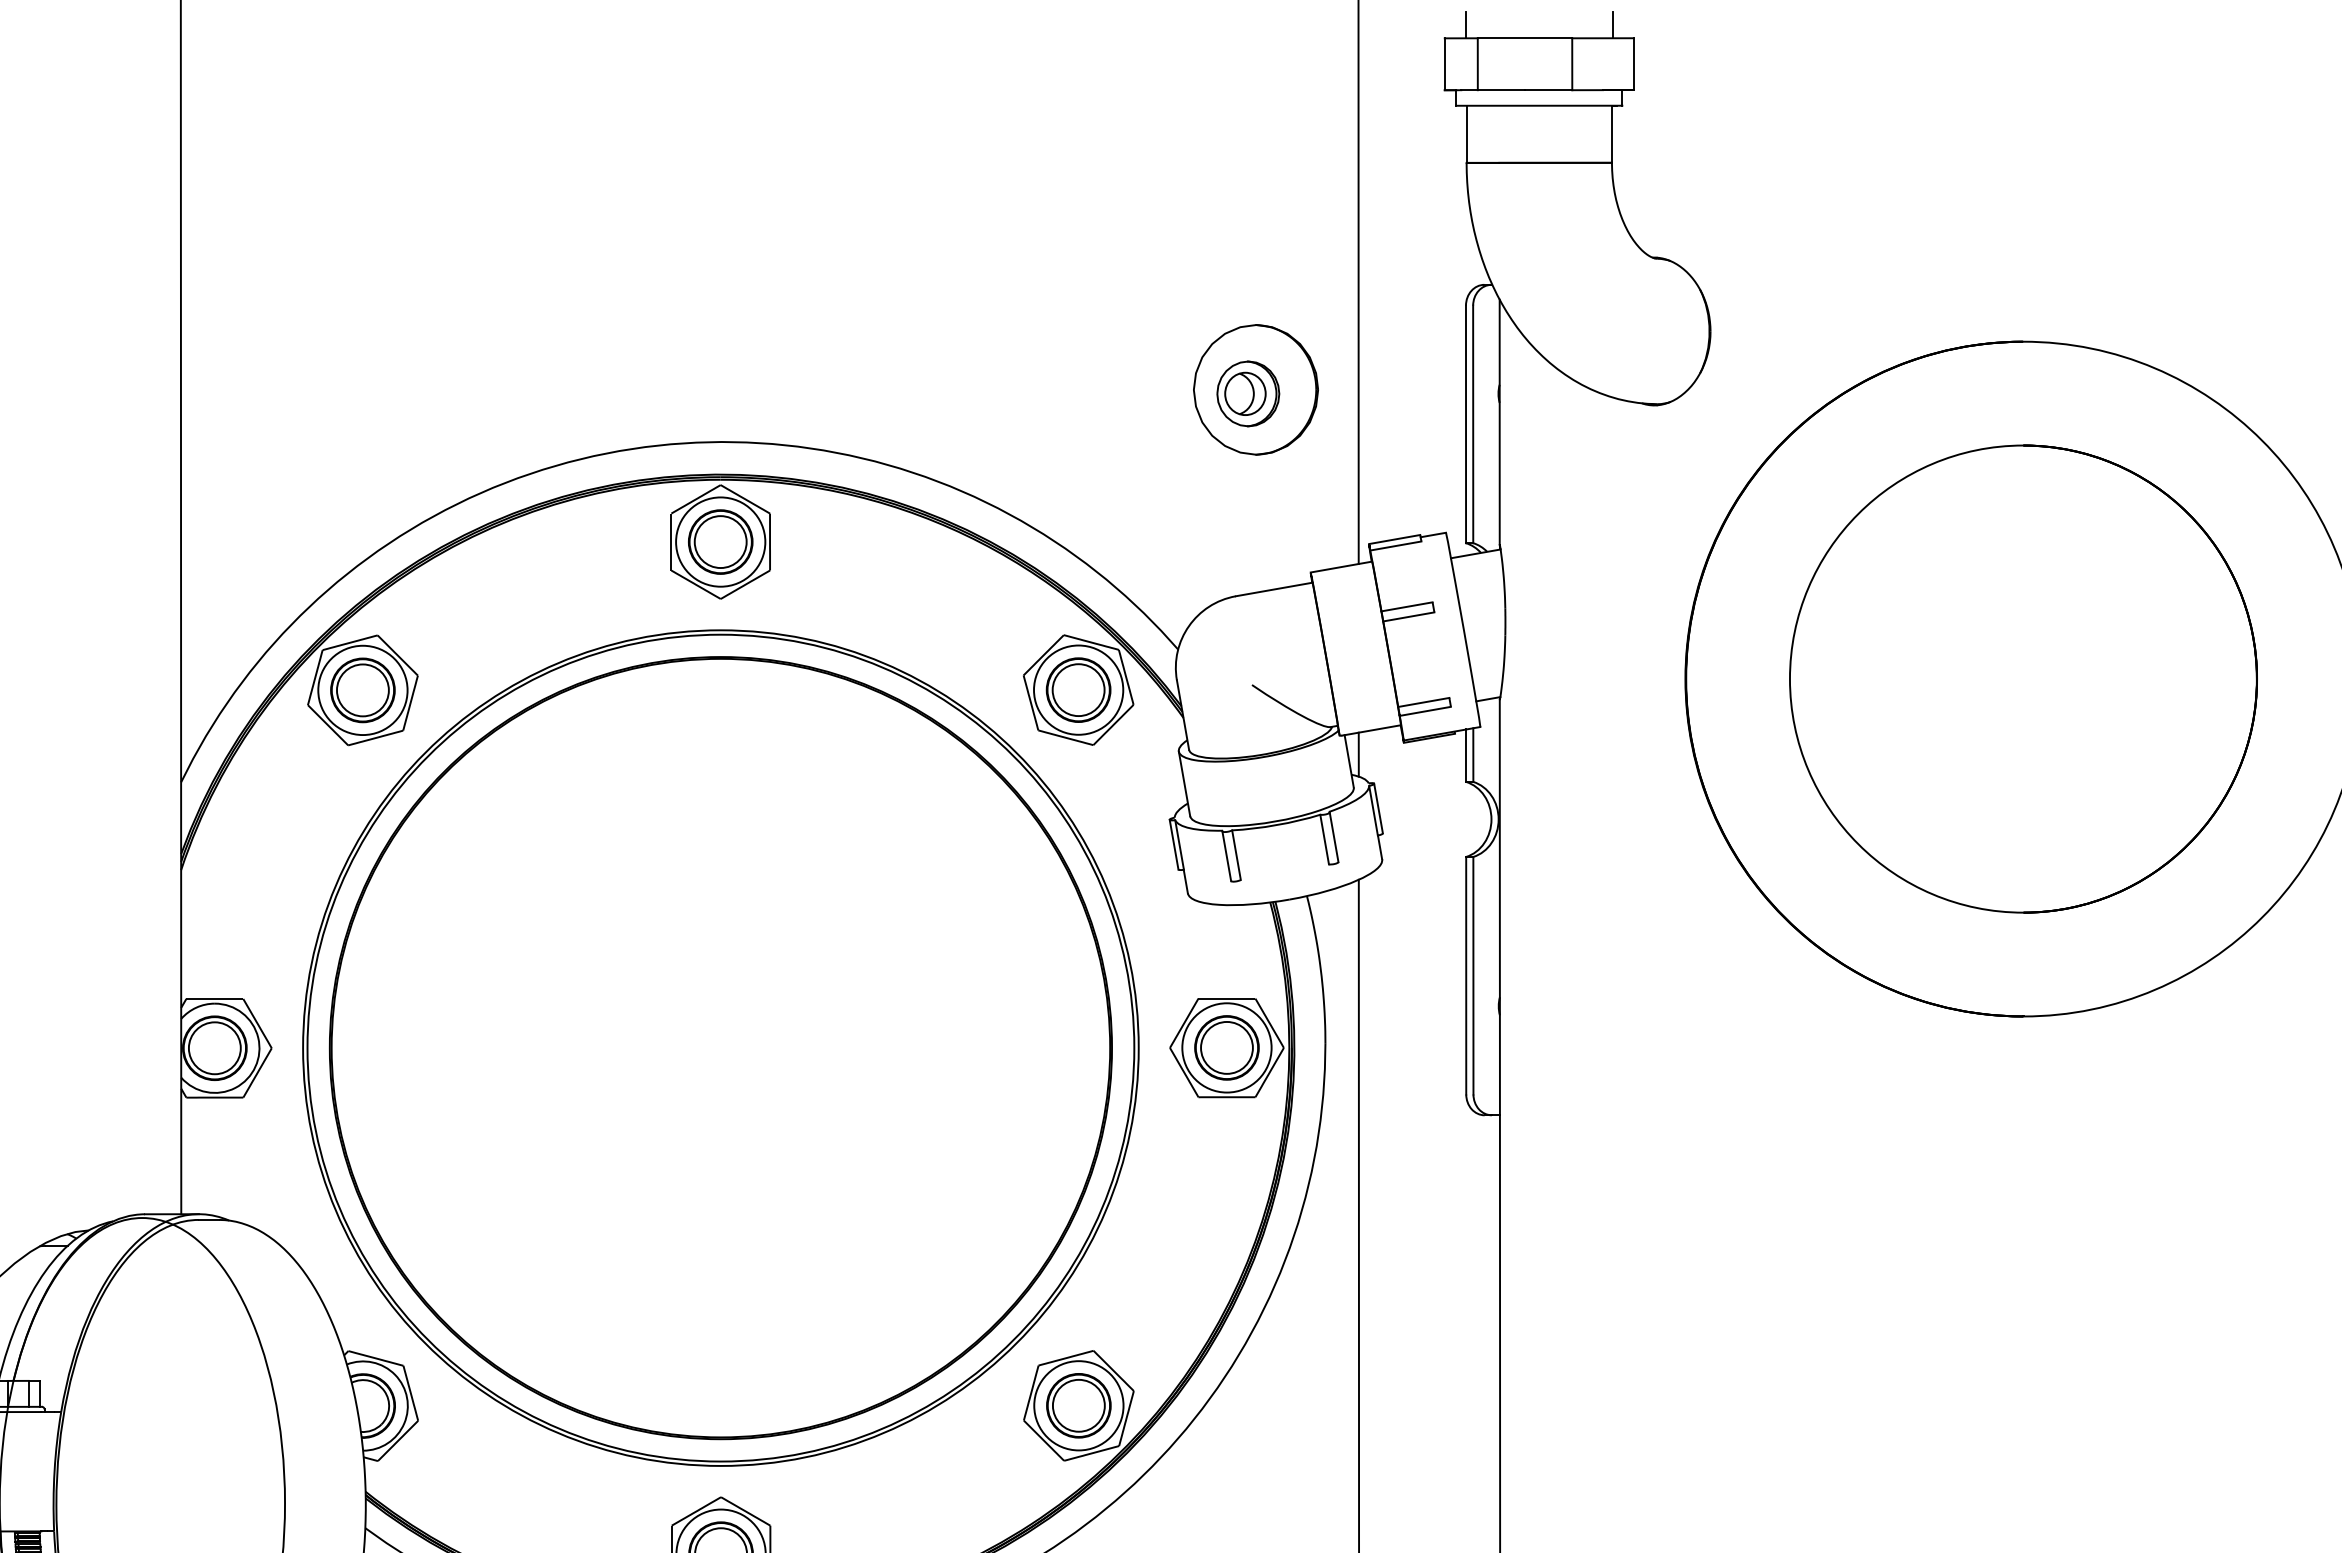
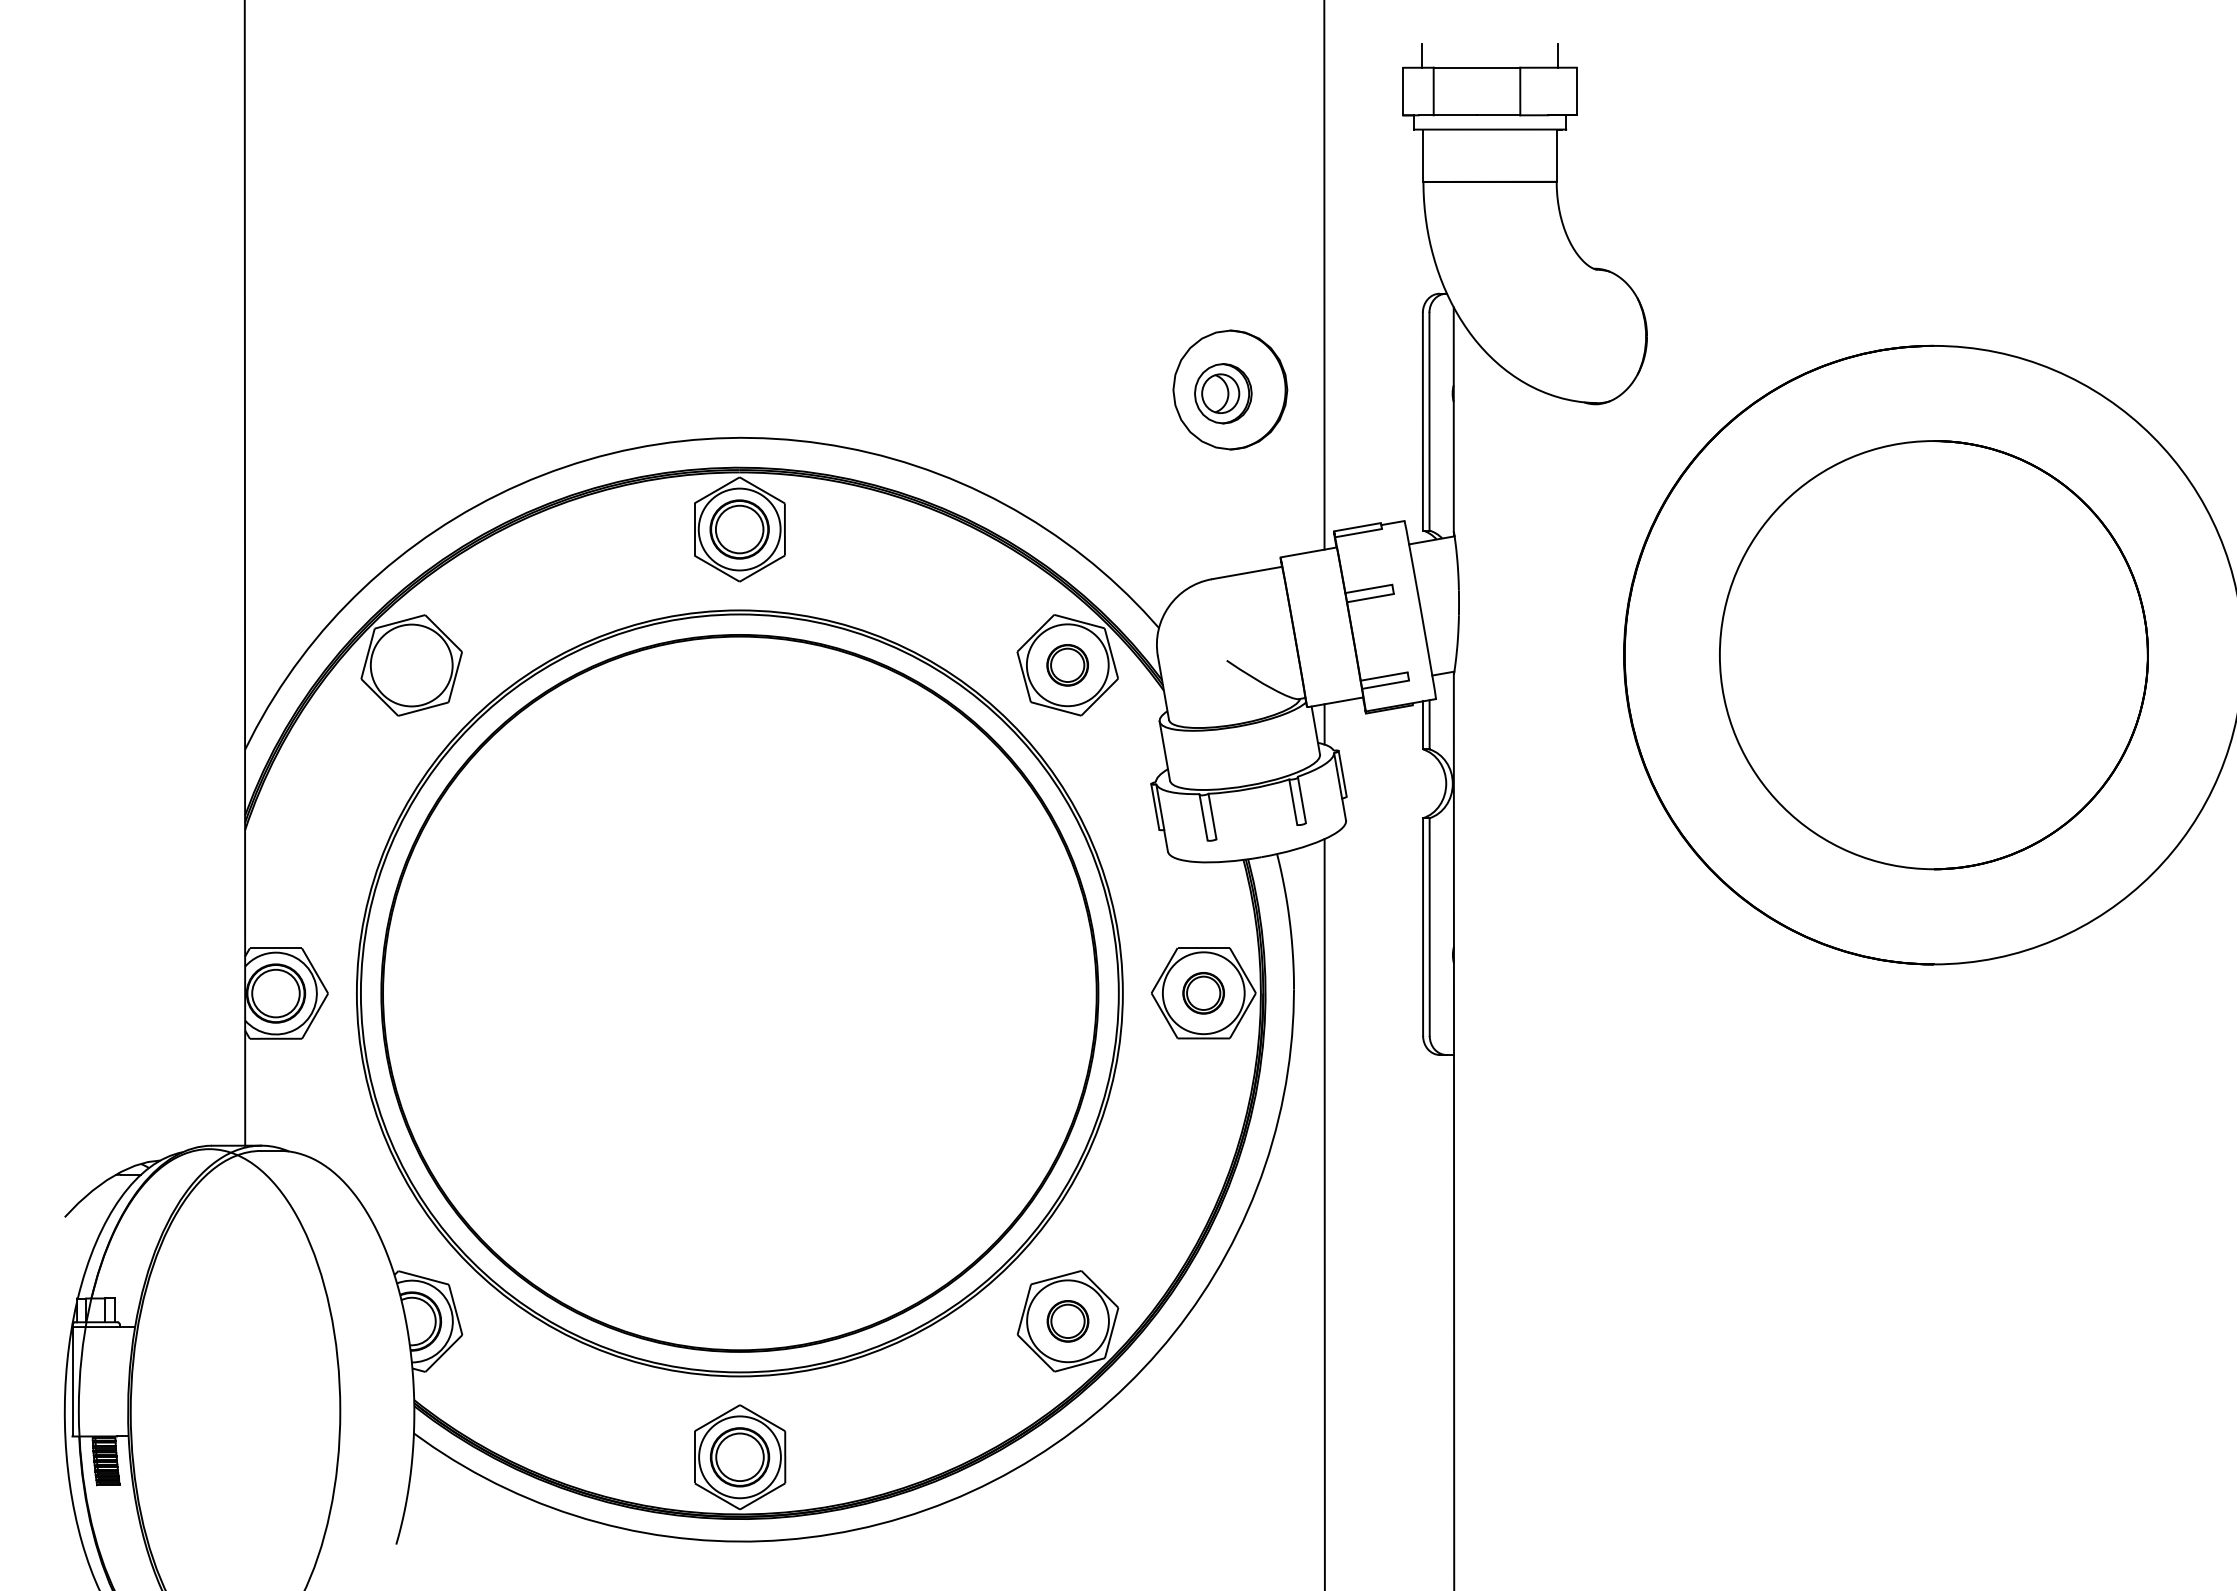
part: (362, 690) -> (411, 665), removed
part: (1078, 690) -> (1067, 665), size x0.7
part: (1226, 1048) -> (1203, 993), size x0.7
part: (1078, 1406) -> (1067, 1321), size x0.7

